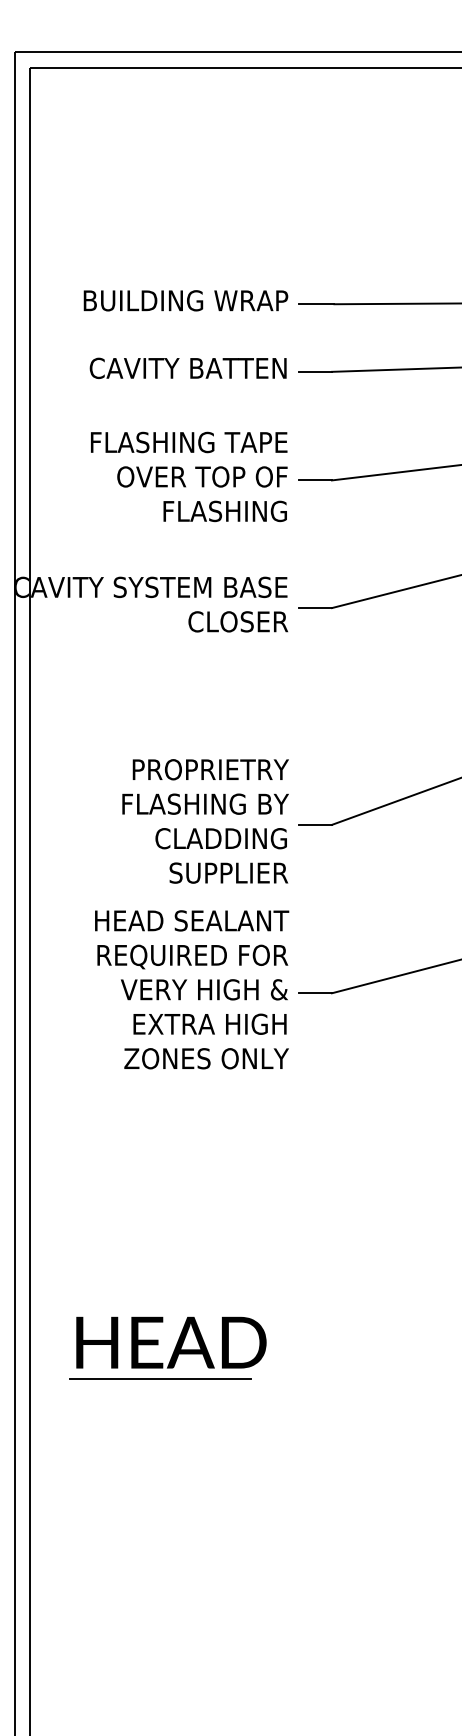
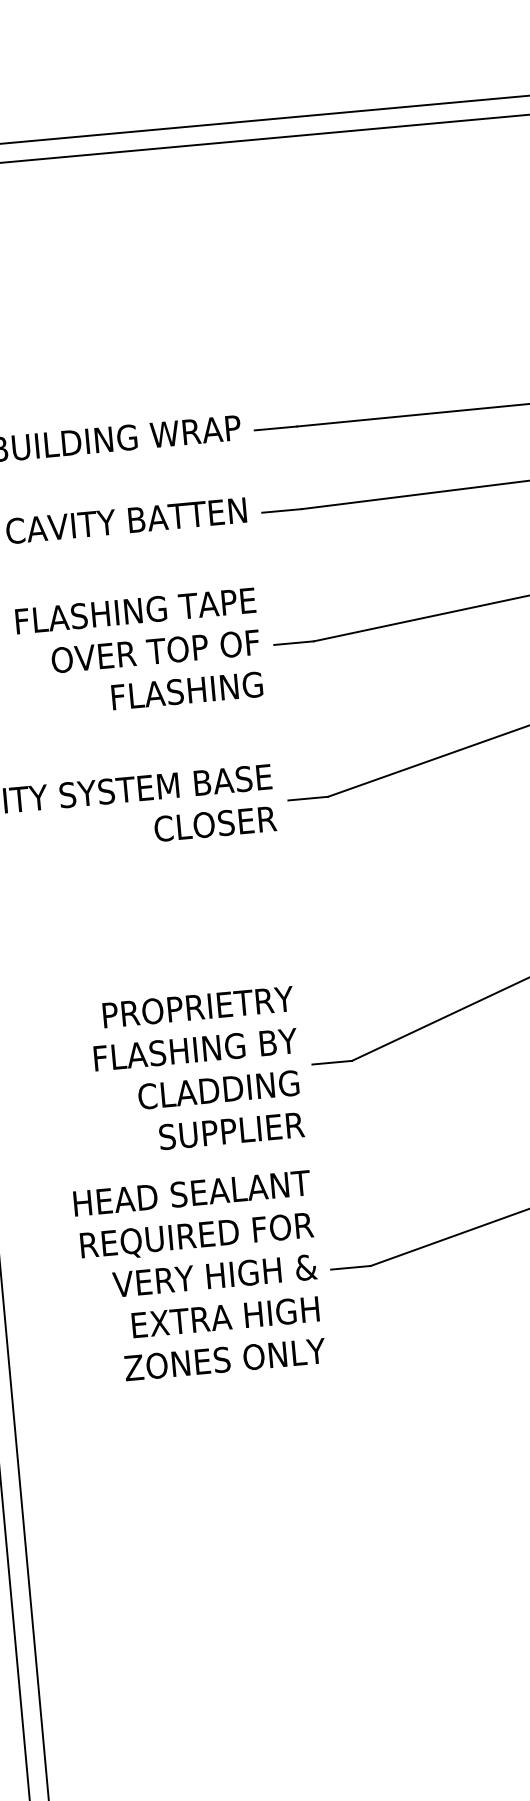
part: (173, 1350) -> (217, 1718), removed

